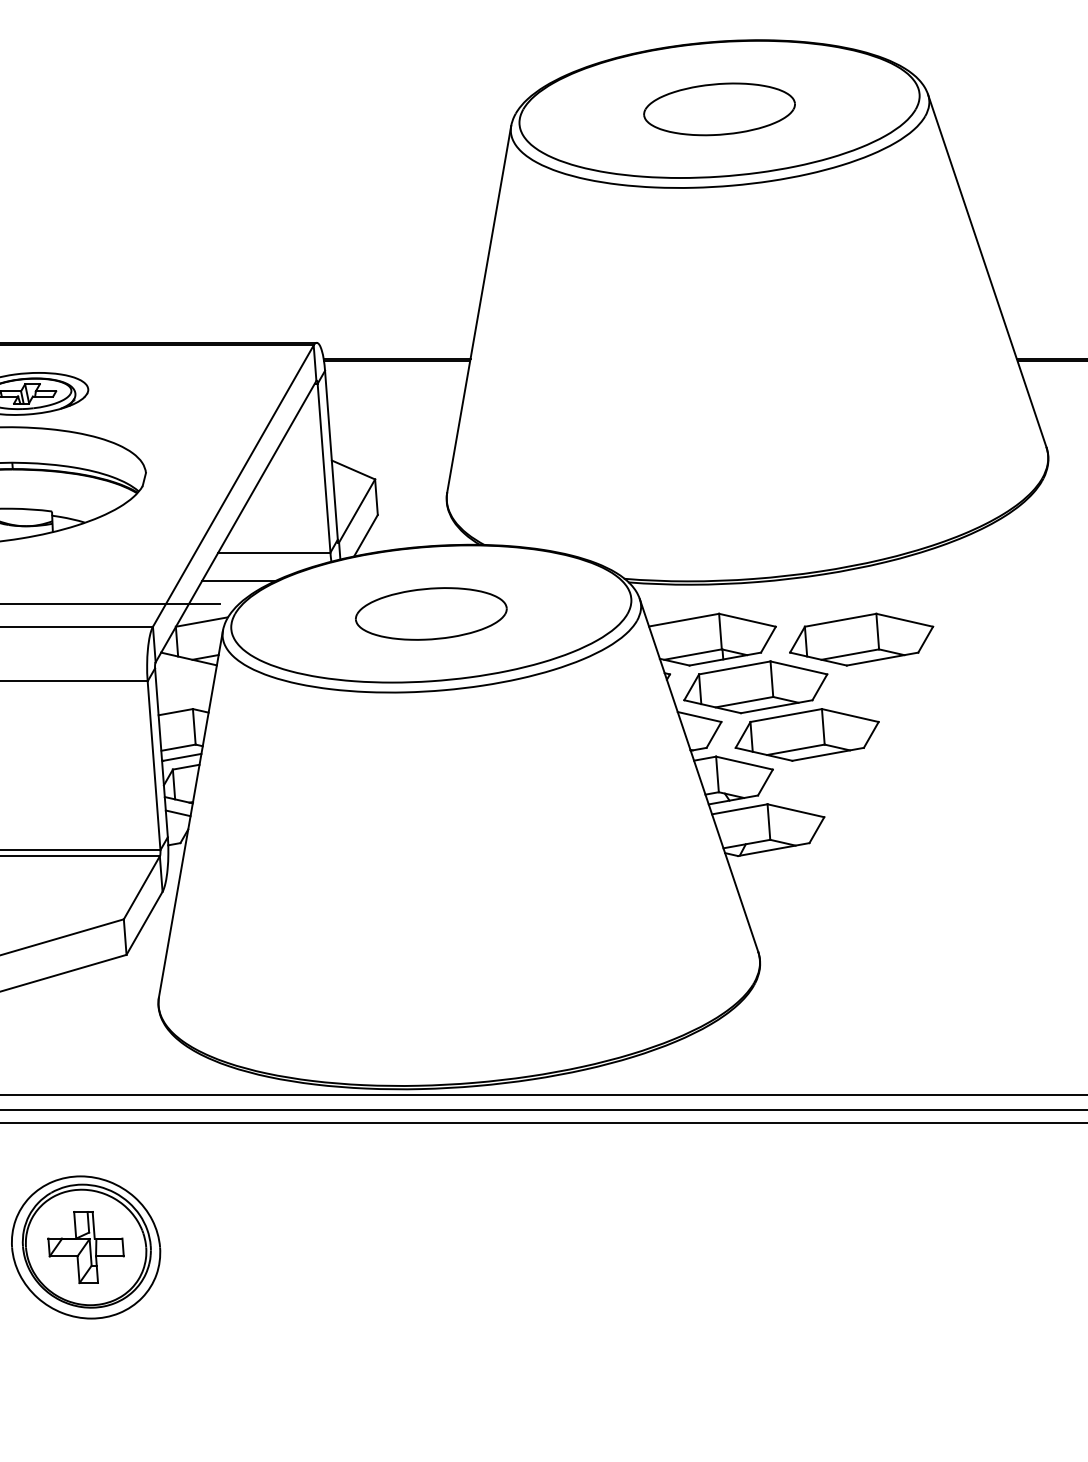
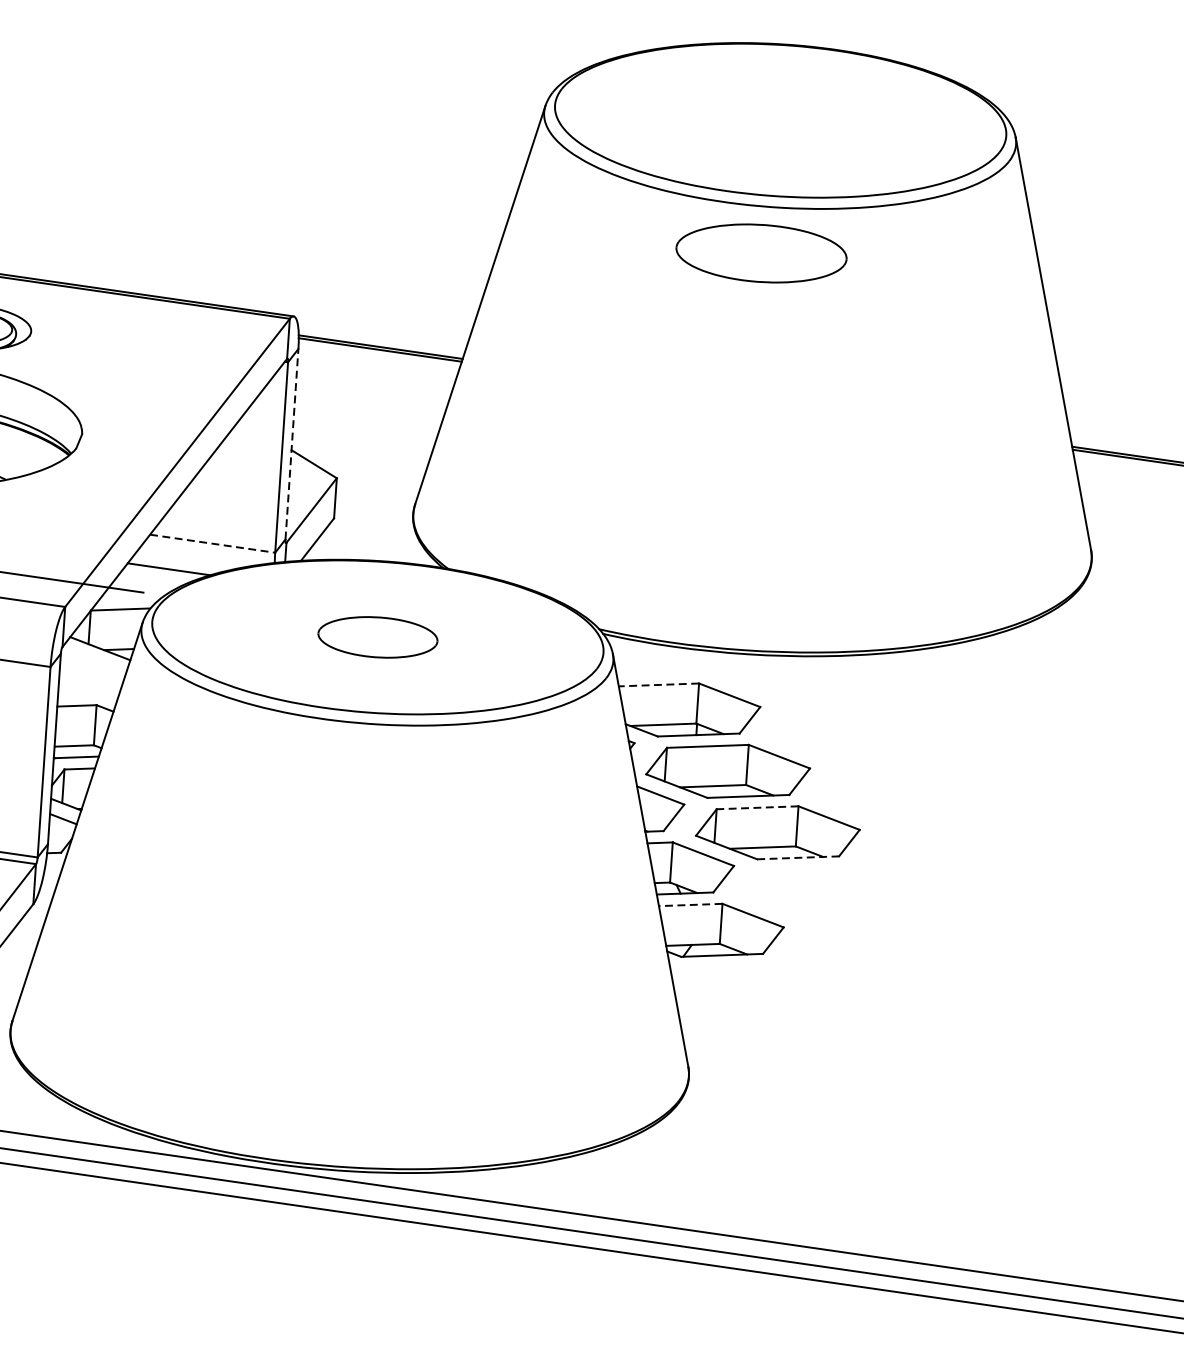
part: (719, 109) -> (761, 253), moved
line: (331, 455) -> (291, 444), solid -> dashed
line: (274, 552) -> (212, 543), solid -> dashed
part: (431, 613) -> (378, 636), size x0.7
line: (684, 620) -> (659, 685), solid -> dashed
part: (861, 639) -> (853, 735), removed
line: (785, 715) -> (756, 807), solid -> dashed
line: (828, 754) -> (798, 858), solid -> dashed
line: (739, 809) -> (690, 905), solid -> dashed

